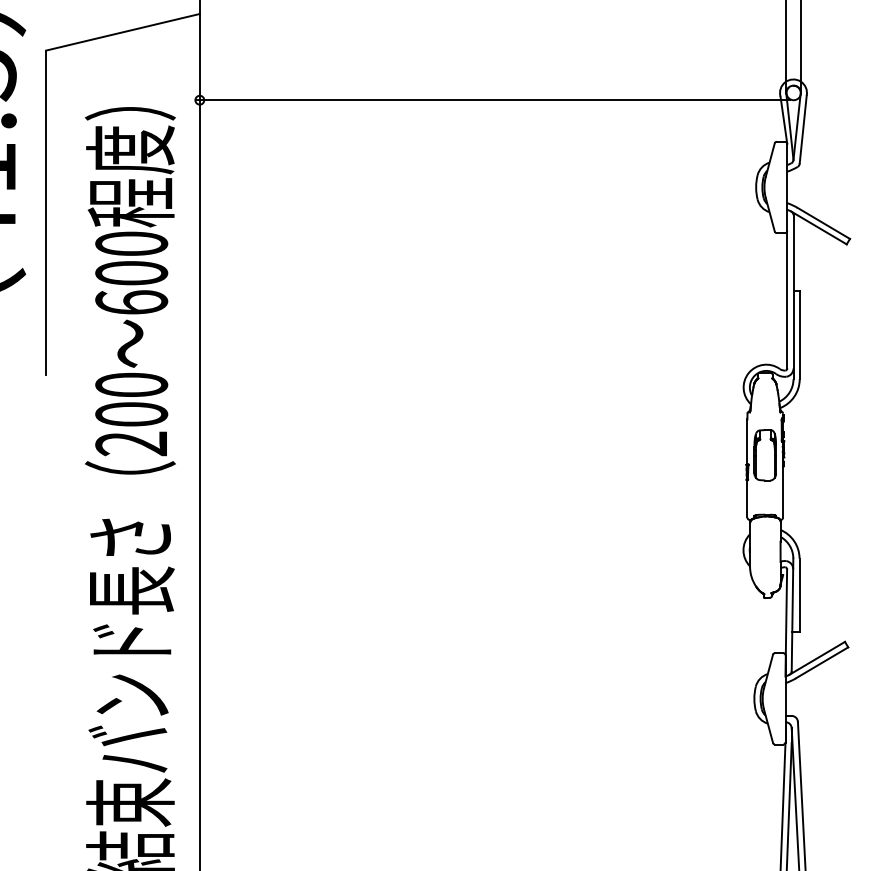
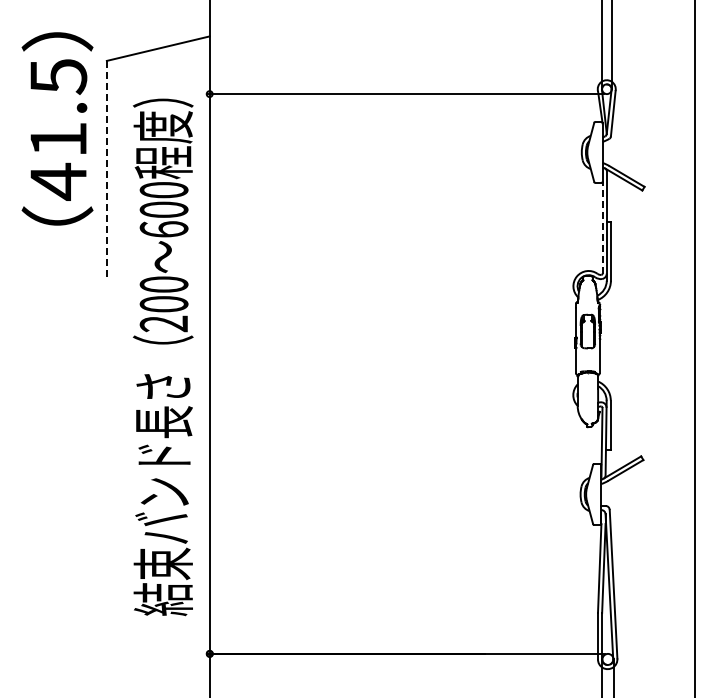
line: (45, 212) -> (106, 169), solid -> dashed
line: (787, 299) -> (602, 227), solid -> dashed

